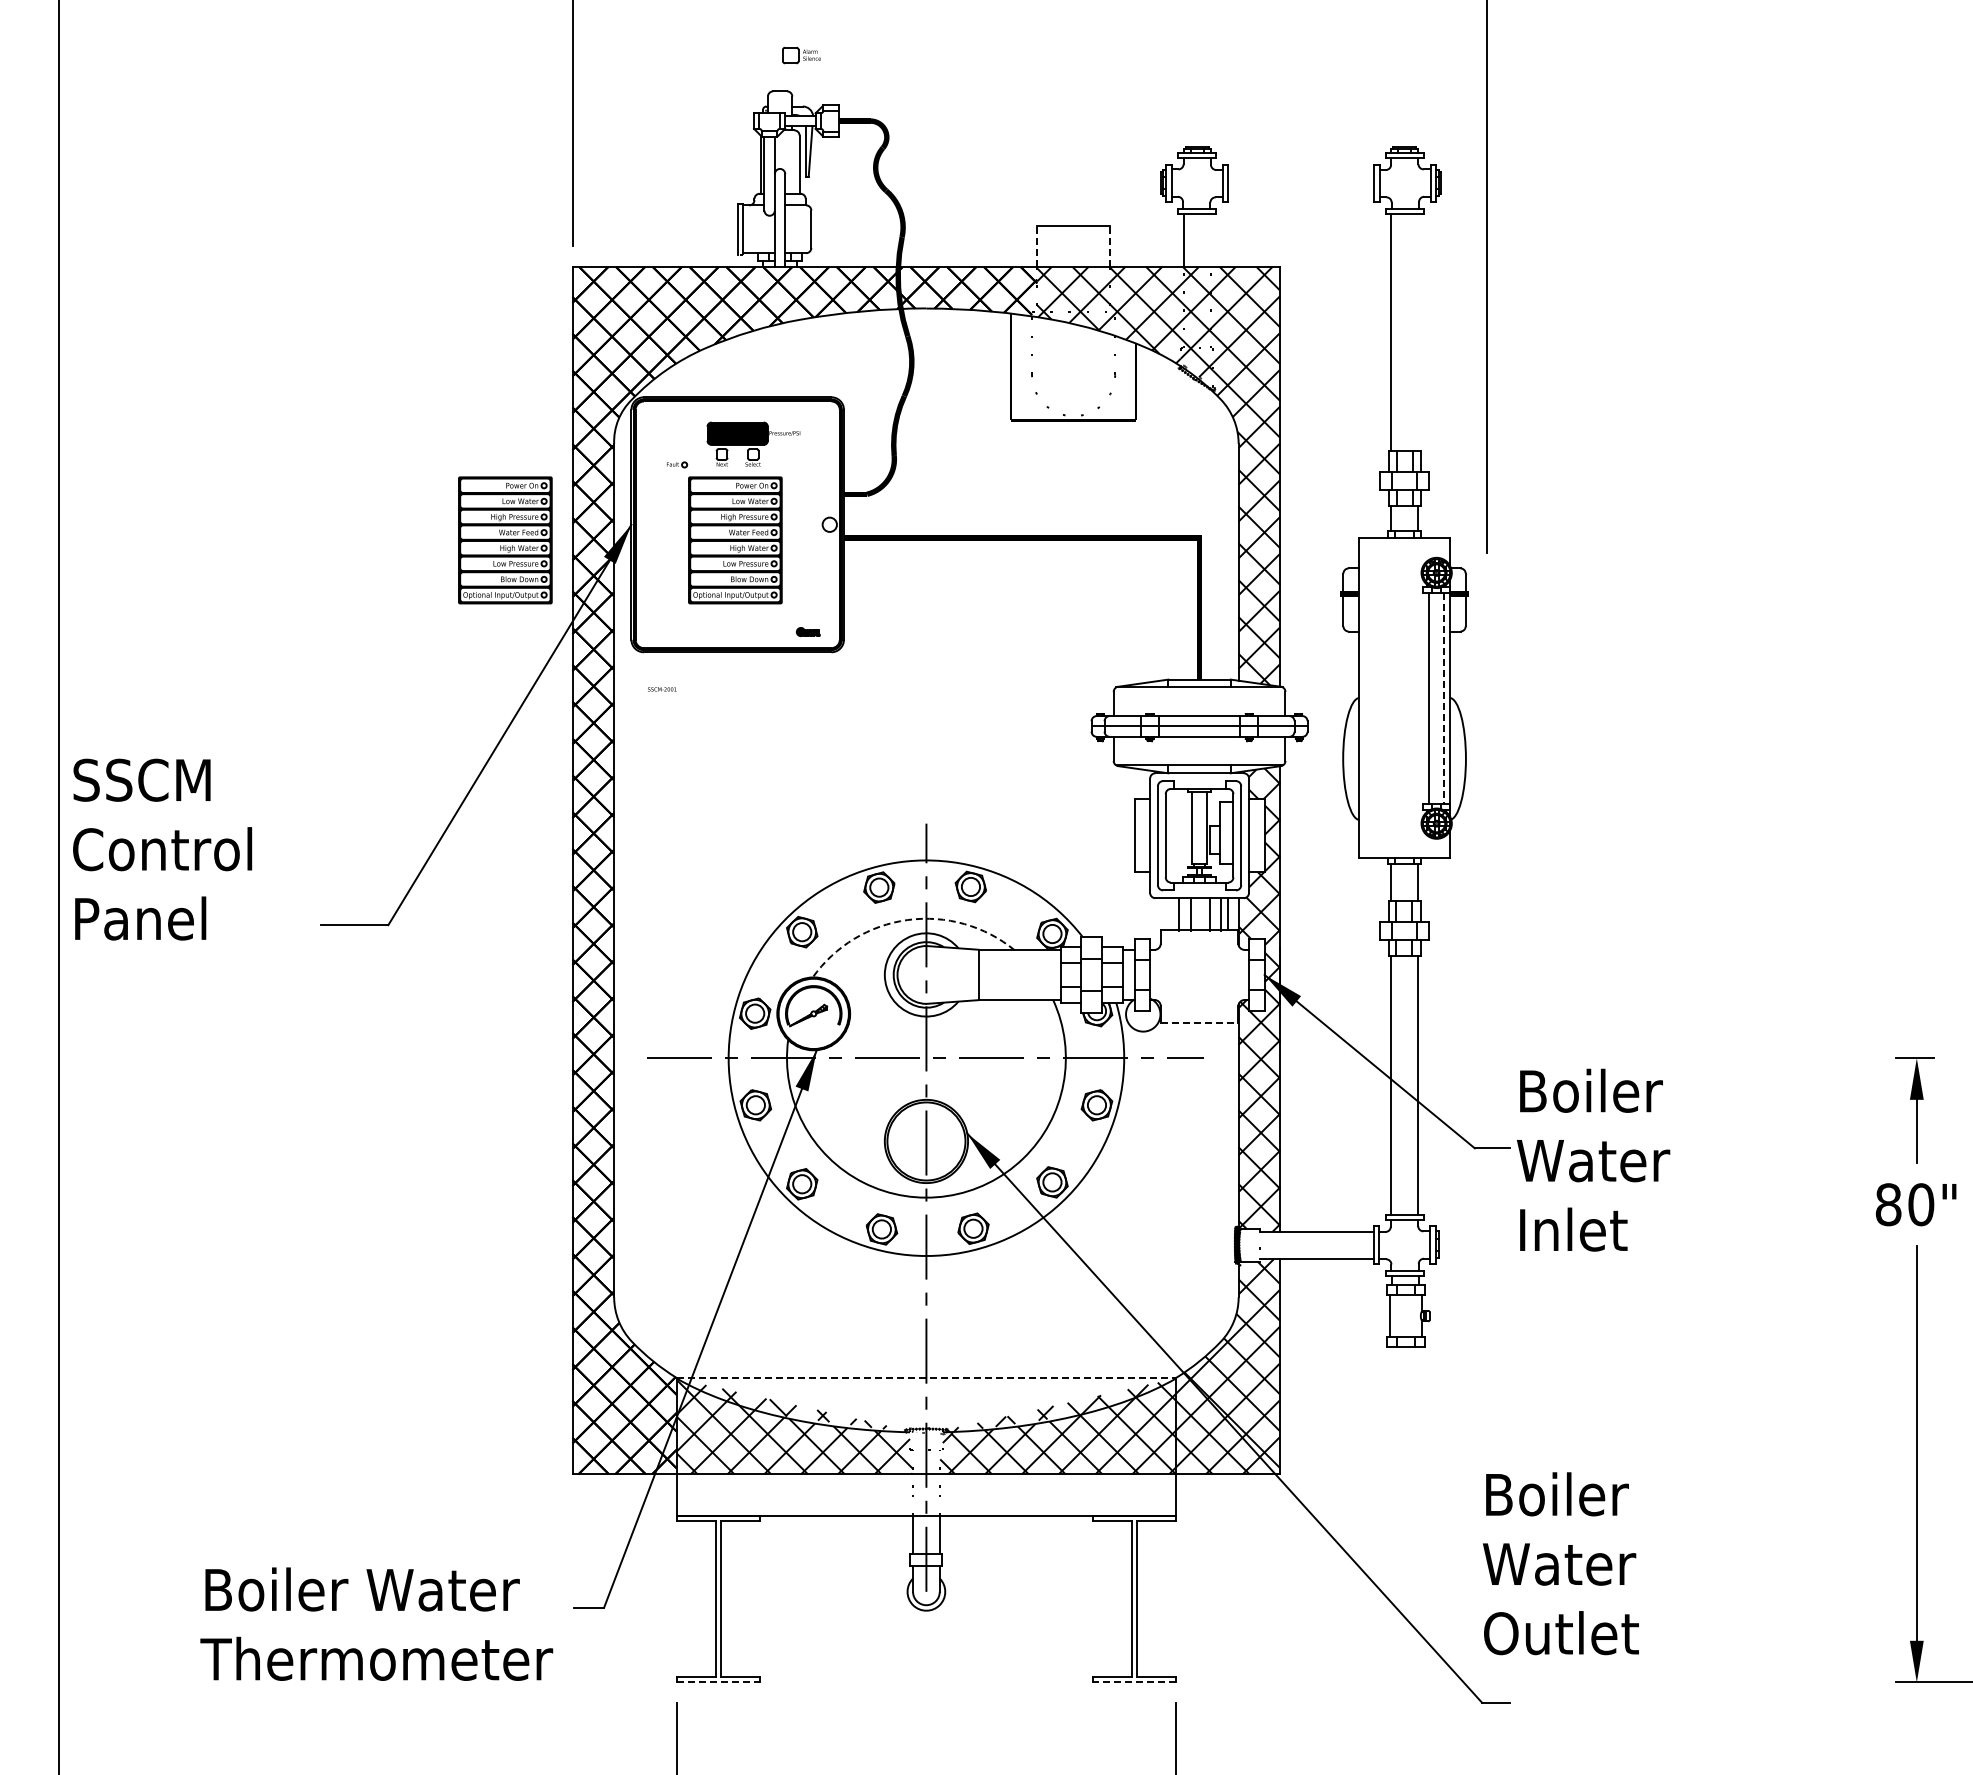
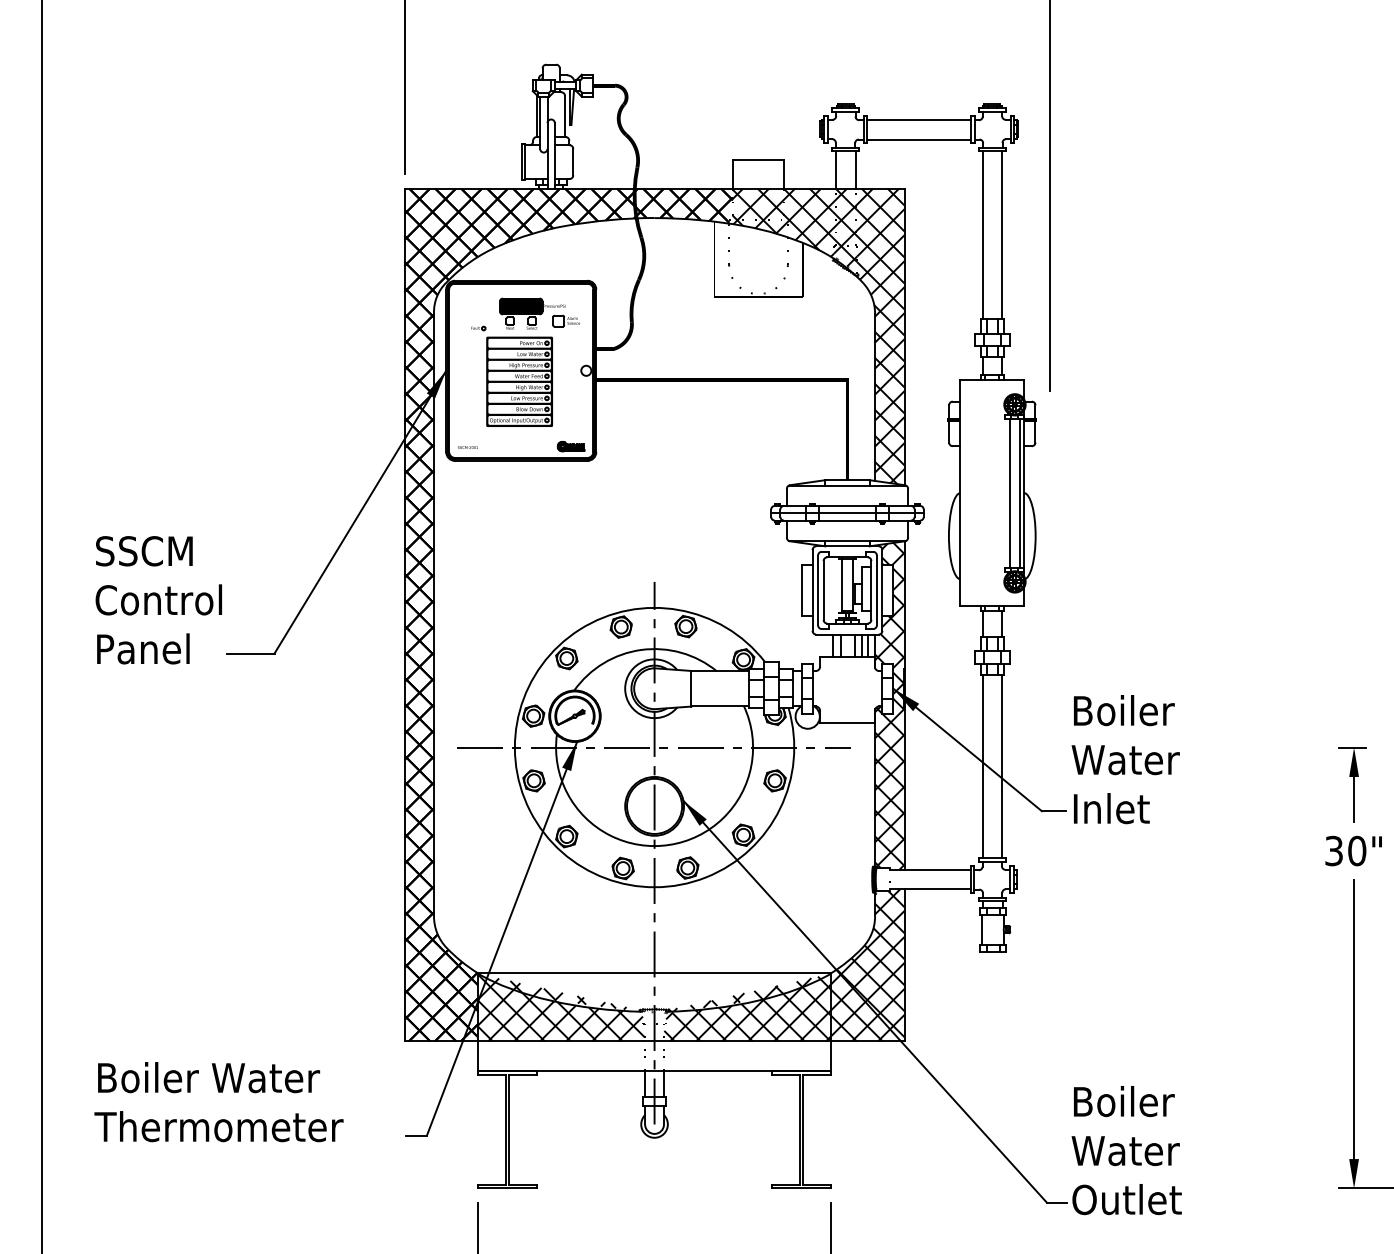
part: (801, 55) -> (566, 321), moved
line: (1300, 170) -> (918, 120), added
line: (1300, 197) -> (918, 139), added
line: (1210, 240) -> (855, 170), added
line: (1037, 246) -> (733, 174), dashed -> solid
line: (1110, 246) -> (784, 174), dashed -> solid
line: (1418, 332) -> (1002, 235), added
part: (505, 540) -> (357, 381), removed
part: (807, 631) -> (570, 446), size x1.67
text: (662, 689) -> (468, 447), moved
line: (1444, 698) -> (1020, 493), dashed -> solid
text: (162, 849) -> (158, 600), moved
arc: (907, 920) -> (641, 650), dashed -> solid
line: (1199, 1023) -> (847, 723), dashed -> solid
text: (1593, 1159) -> (1125, 759), moved
text: (1888, 1204) -> (1334, 850), 80" -> 30"
line: (926, 1377) -> (654, 973), dashed -> solid
text: (1560, 1563) -> (1126, 1150), moved
text: (376, 1623) -> (218, 1101), moved
line: (718, 1682) -> (507, 1188), dashed -> solid
line: (1134, 1682) -> (801, 1188), dashed -> solid

